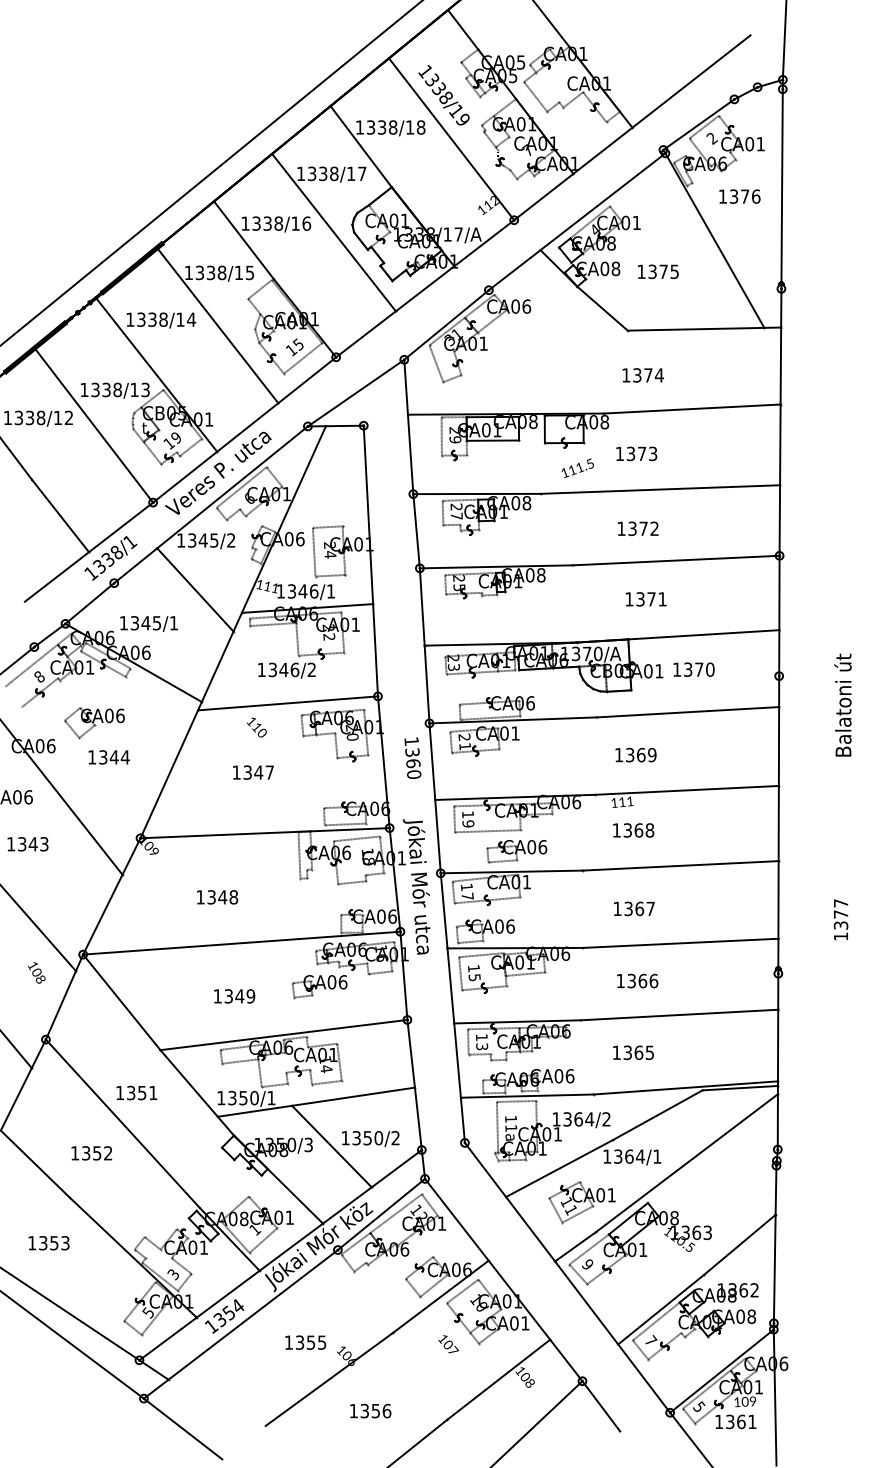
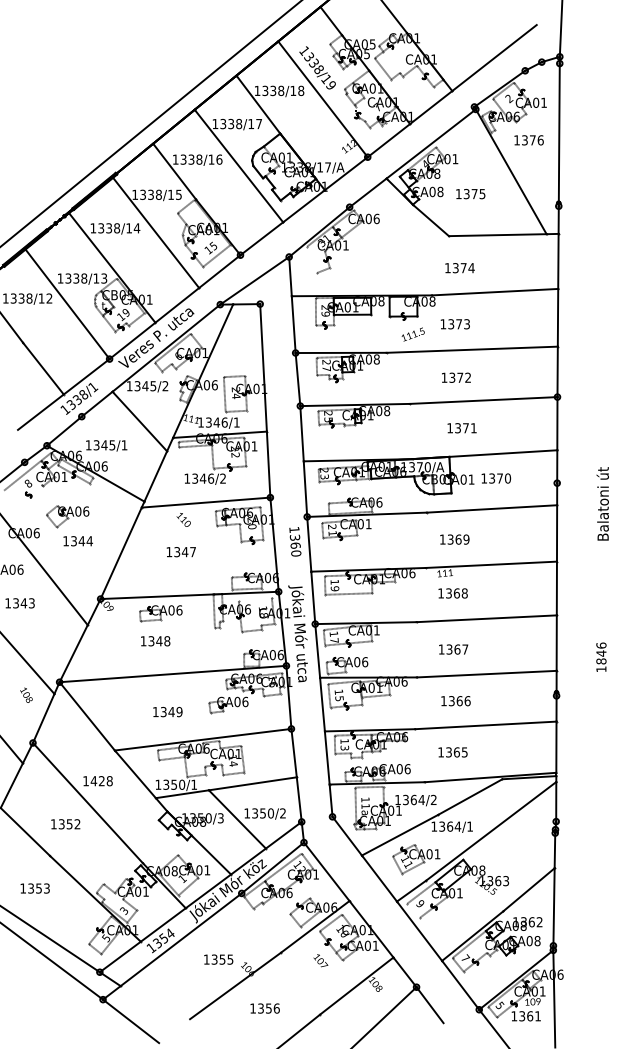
line: (436, 363) -> (312, 259), removed
line: (39, 692) -> (28, 494), removed
line: (356, 838) -> (255, 599), removed
part: (516, 851) -> (160, 613), moved
text: (840, 914) -> (601, 653), 1377 -> 1846
text: (141, 1092) -> (101, 780), 1351 -> 1428
line: (578, 1274) -> (413, 910), removed

